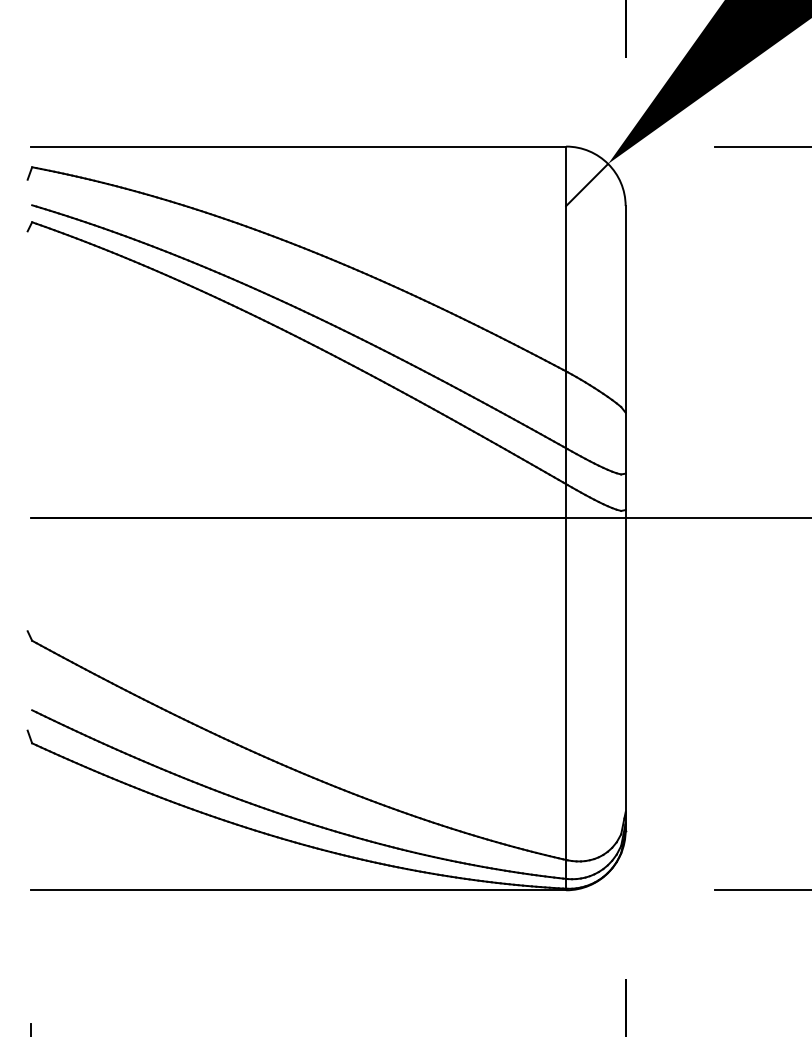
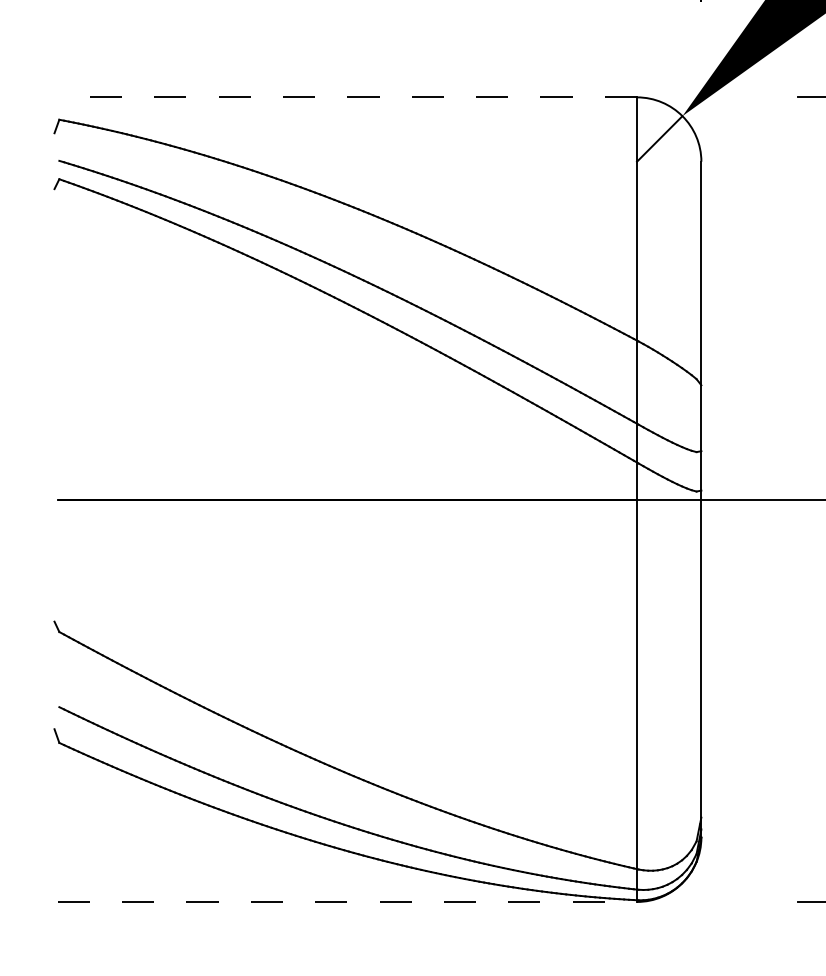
line: (298, 146) -> (347, 97), solid -> dashed
line: (298, 890) -> (347, 902), solid -> dashed

